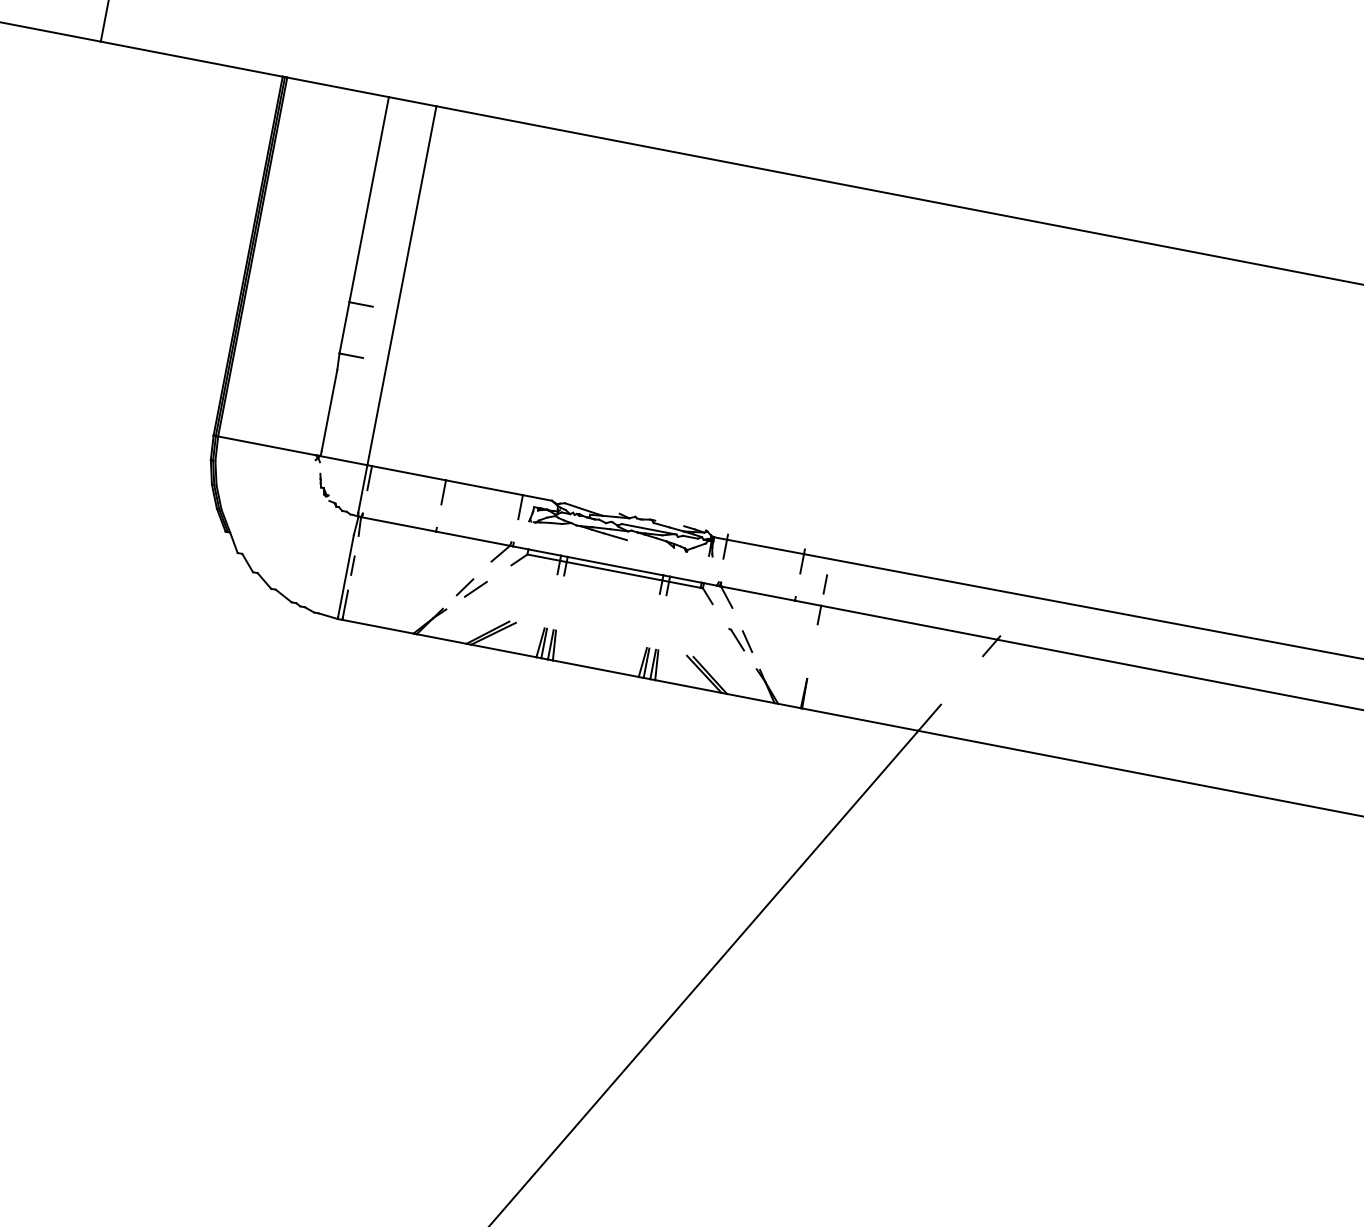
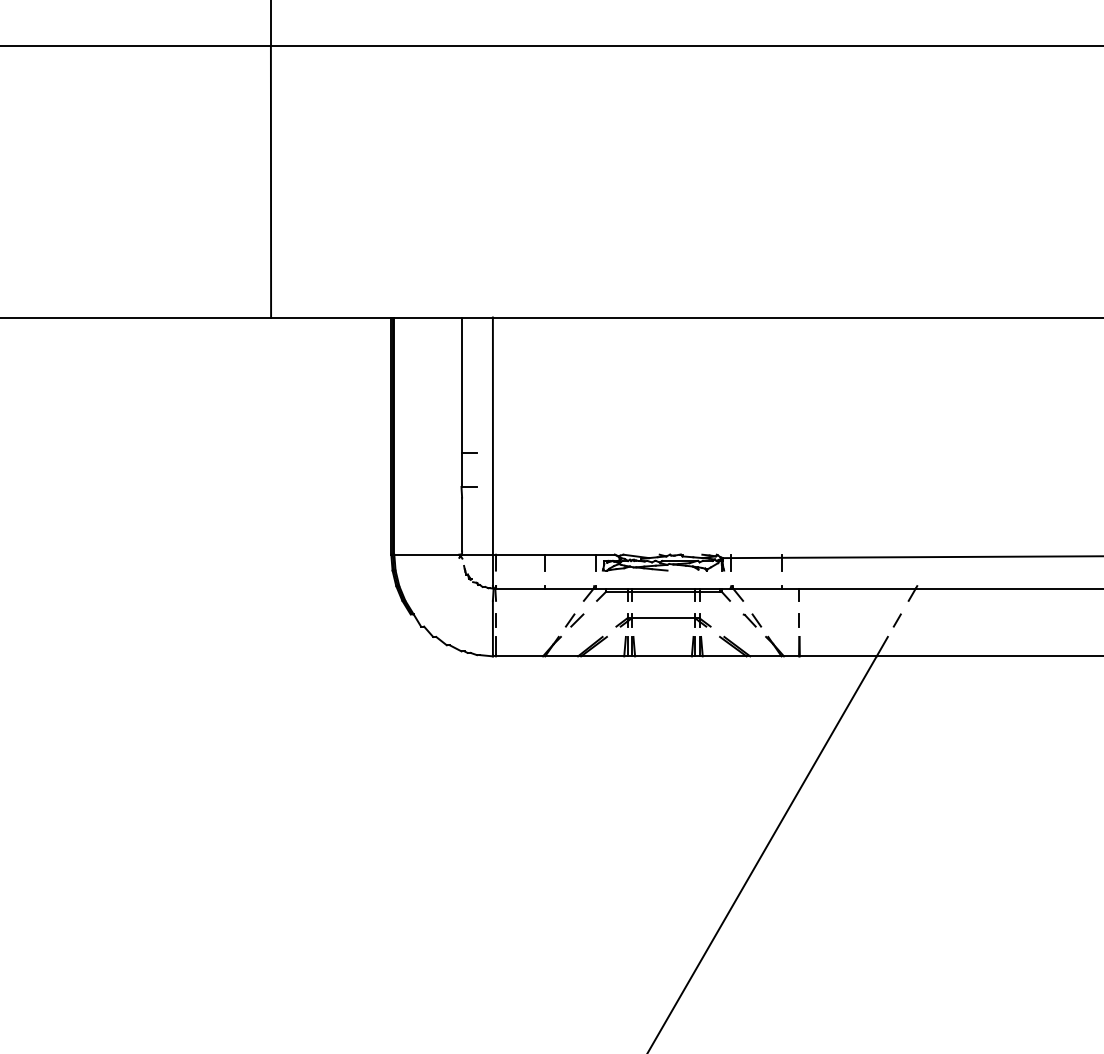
line: (823, 584) -> (798, 620), moved
part: (606, 614) -> (663, 620), added
line: (958, 682) -> (896, 620), added

